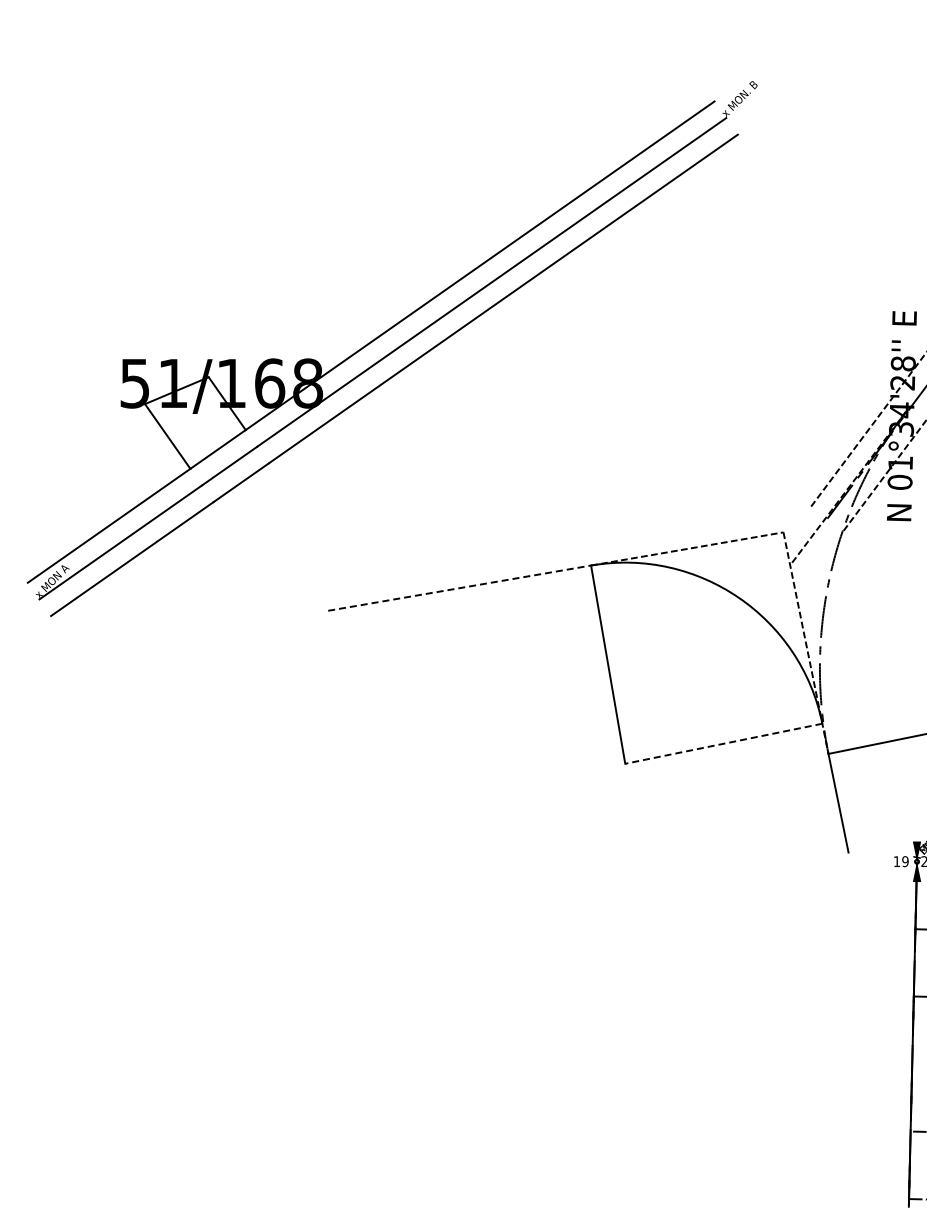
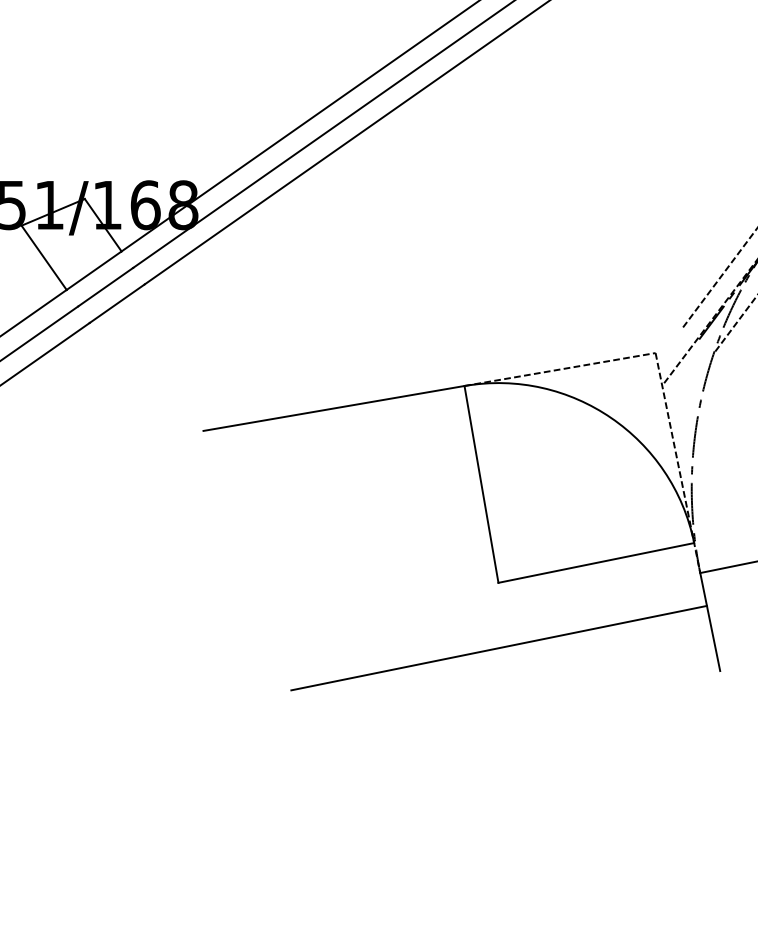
line: (460, 588) -> (334, 408), dashed -> solid
line: (723, 743) -> (596, 562), dashed -> solid
line: (625, 829) -> (498, 648), added

